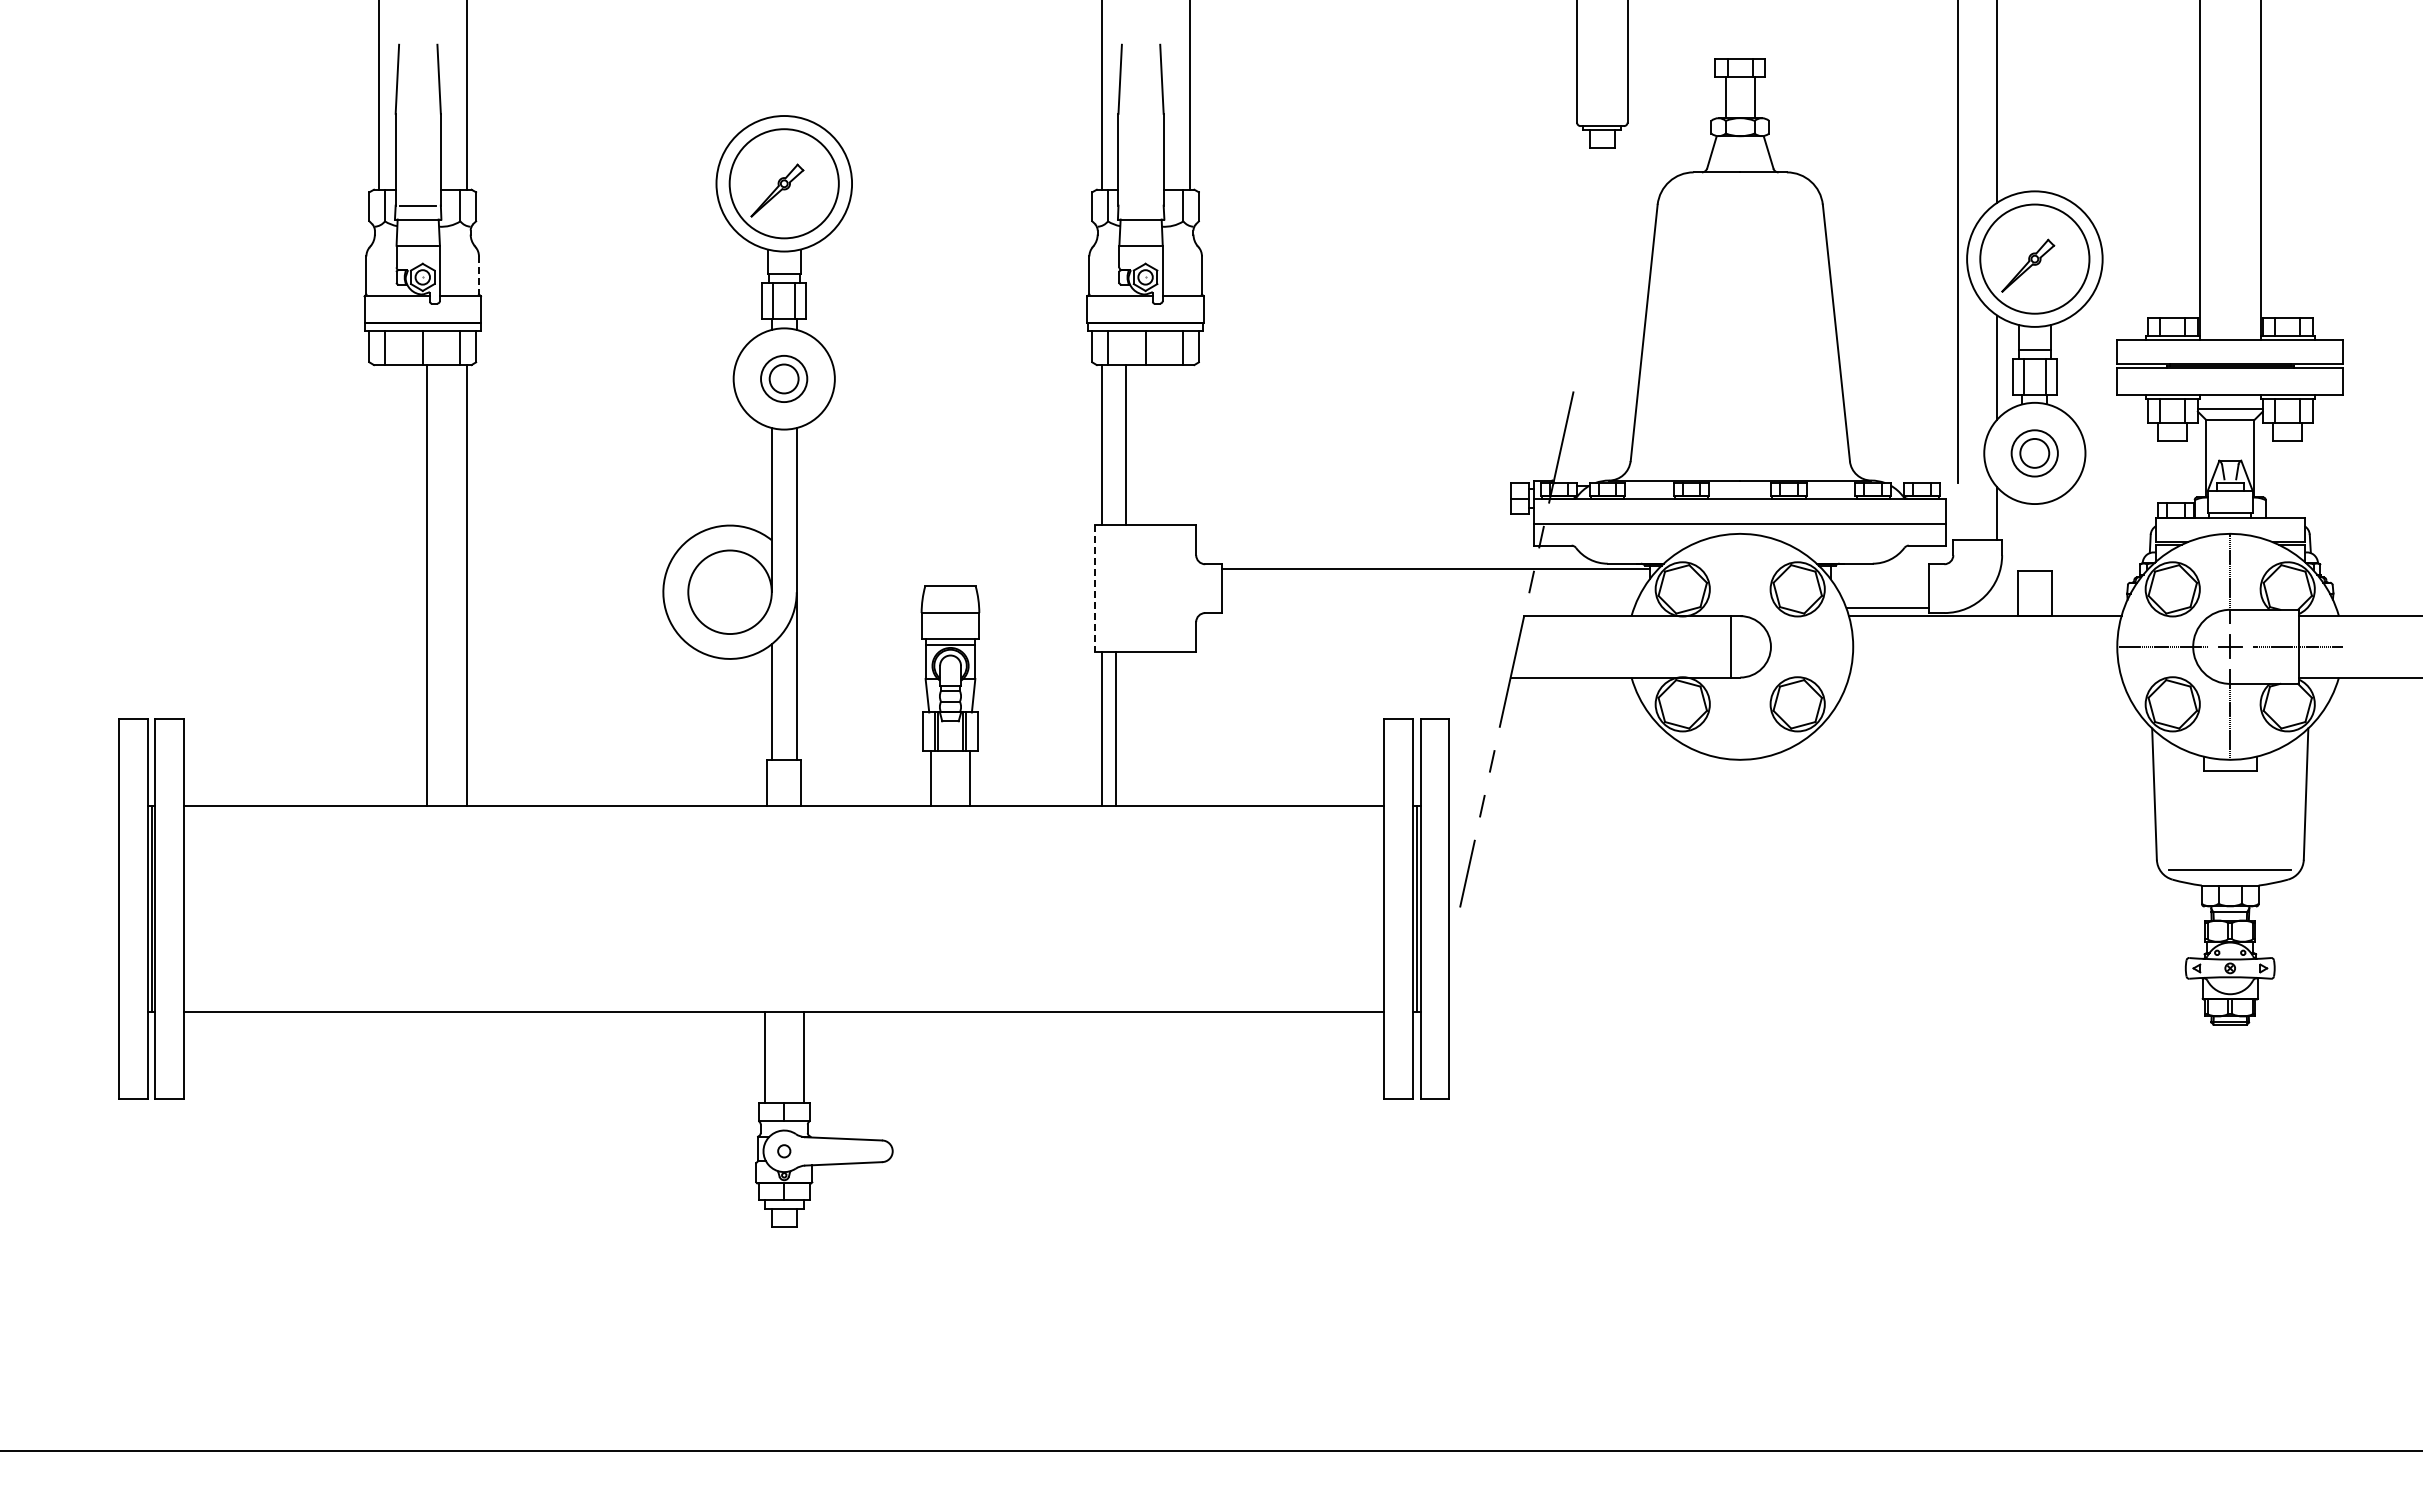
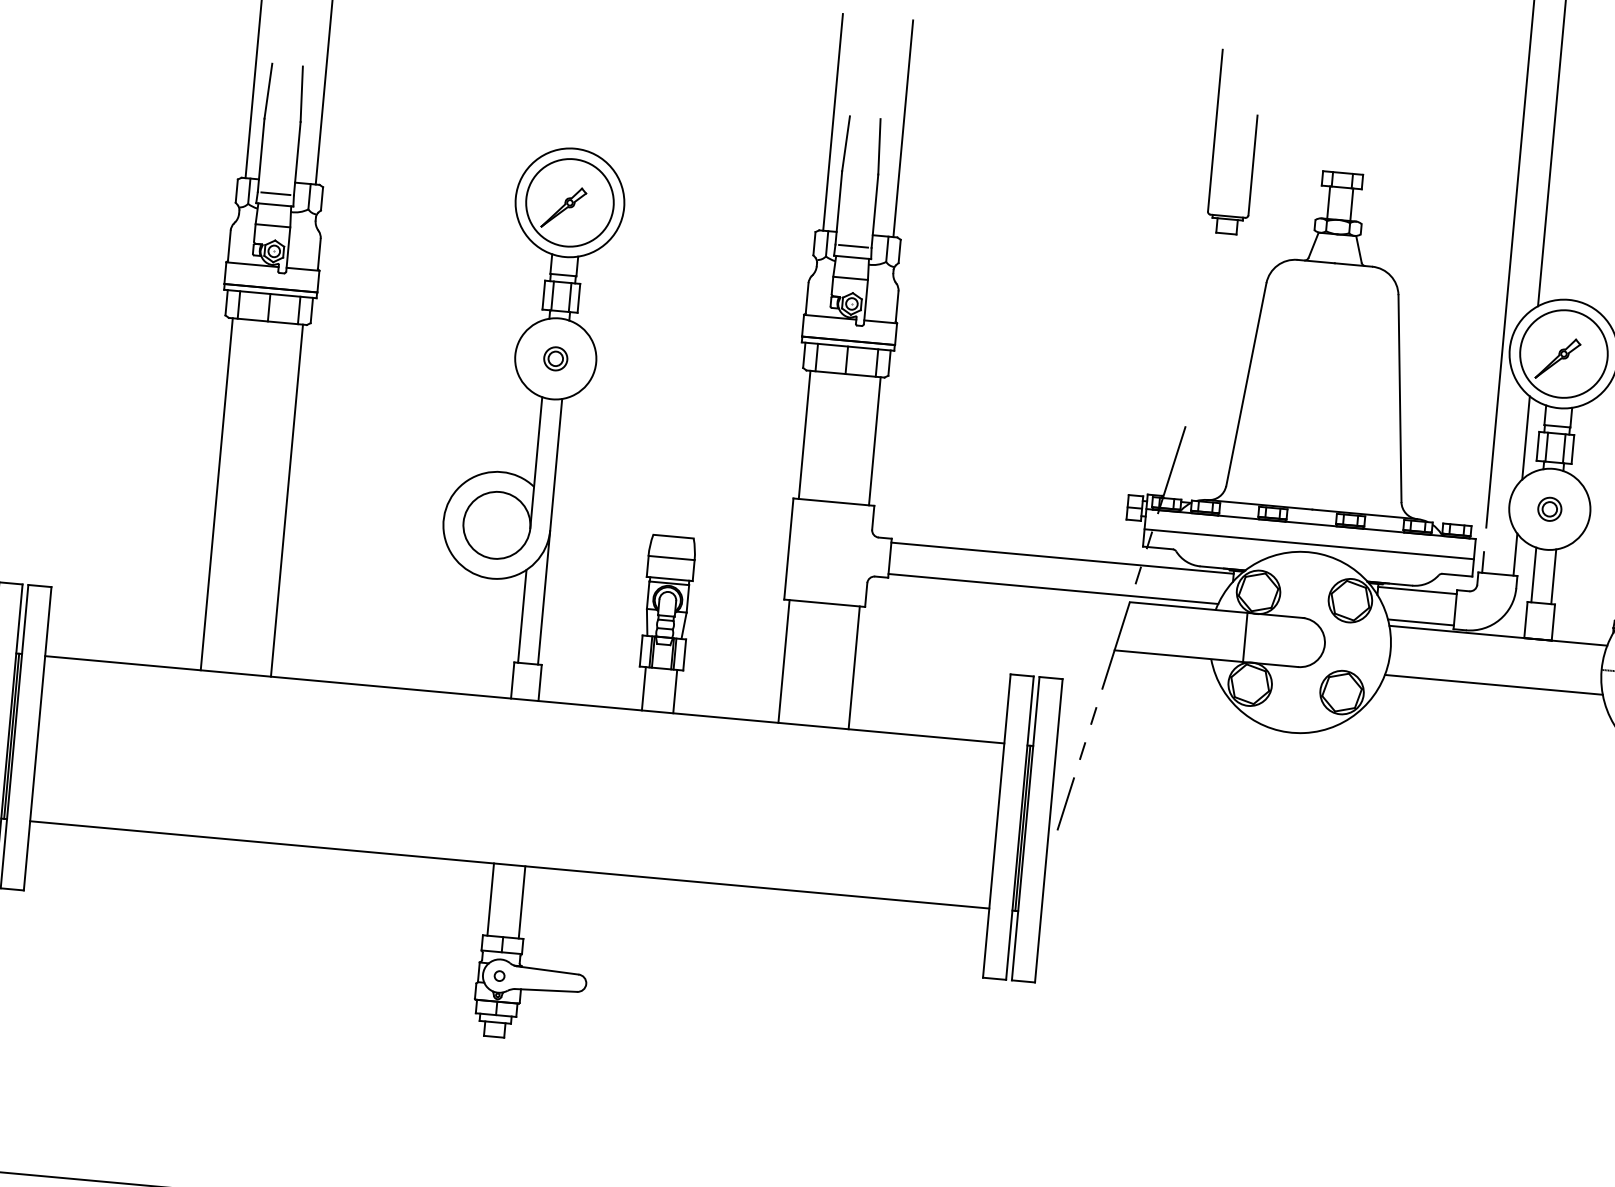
line: (1141, 205) -> (853, 246), added
line: (479, 275) -> (319, 254), dashed -> solid
part: (784, 378) -> (556, 358), size x0.62
line: (1125, 445) -> (874, 441), moved
part: (2034, 453) -> (1549, 509), size x0.62
line: (1958, 526) -> (1483, 562), added
line: (2022, 536) -> (1533, 574), added
line: (2047, 536) -> (1553, 576), added
line: (1879, 569) -> (1417, 590), added
line: (426, 585) -> (216, 494), moved
line: (1094, 589) -> (788, 549), dashed -> solid
line: (1427, 608) -> (1053, 589), added
line: (1731, 646) -> (1245, 637), moved
line: (1985, 677) -> (1494, 684), added
line: (1115, 728) -> (854, 667), moved

